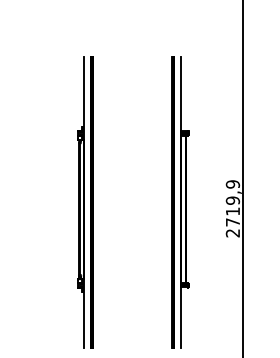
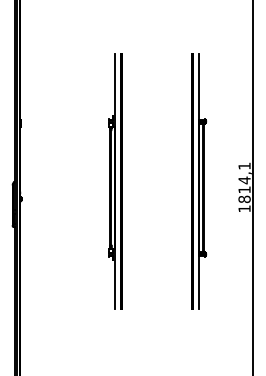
text: (232, 208) -> (244, 187), 2719,9 -> 1814,1

